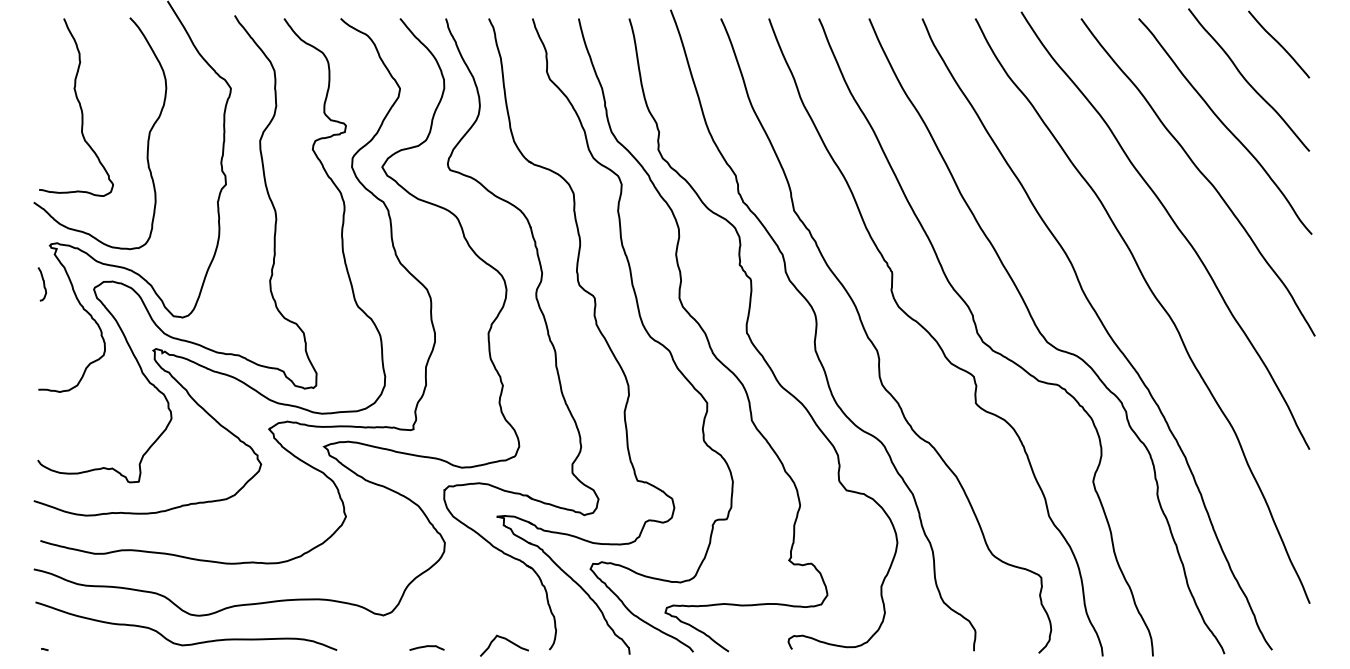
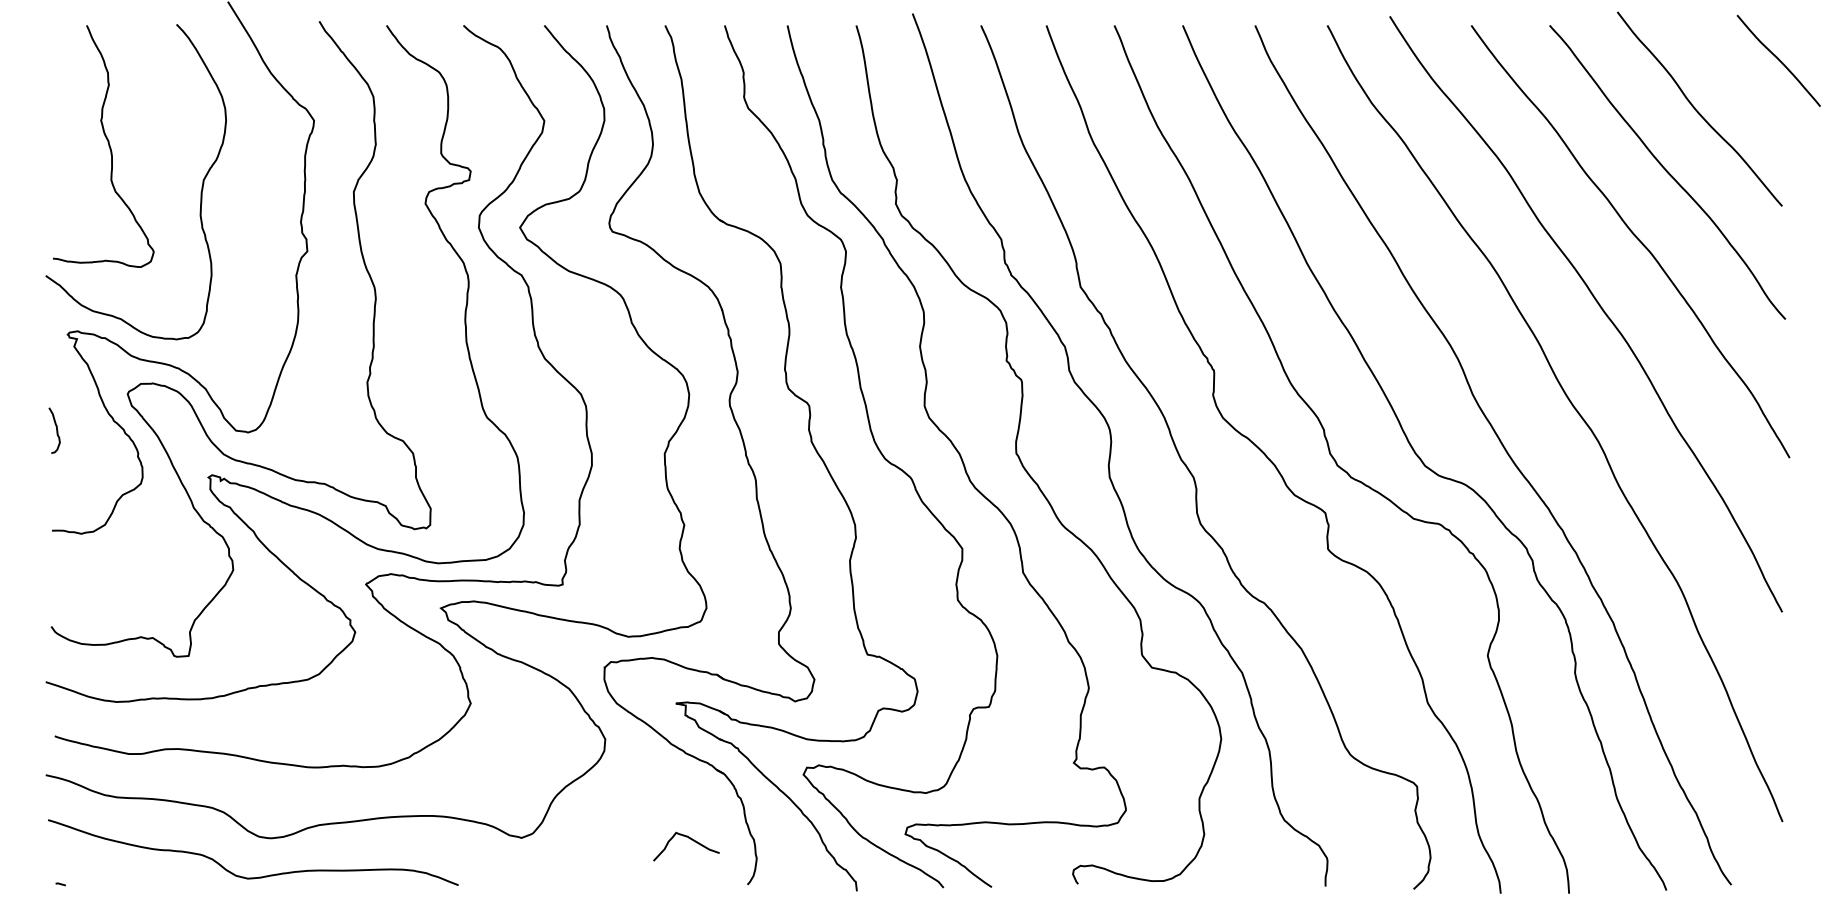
curve: (1279, 44) -> (1779, 60), moved
curve: (43, 284) -> (56, 431), moved
curve: (506, 640) -> (689, 839), moved
curve: (426, 647) -> (580, 881), removed

